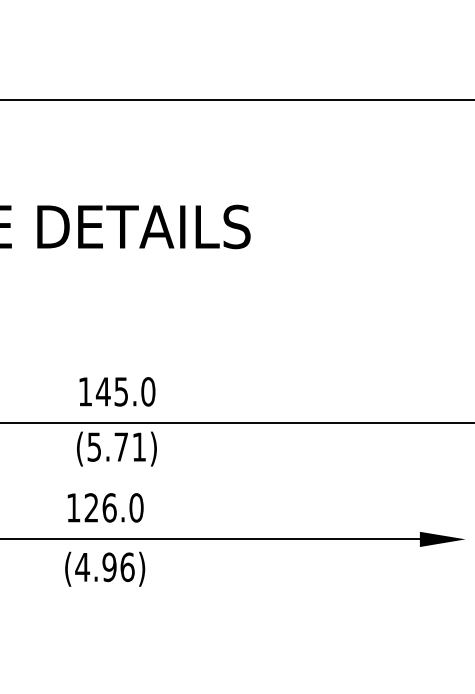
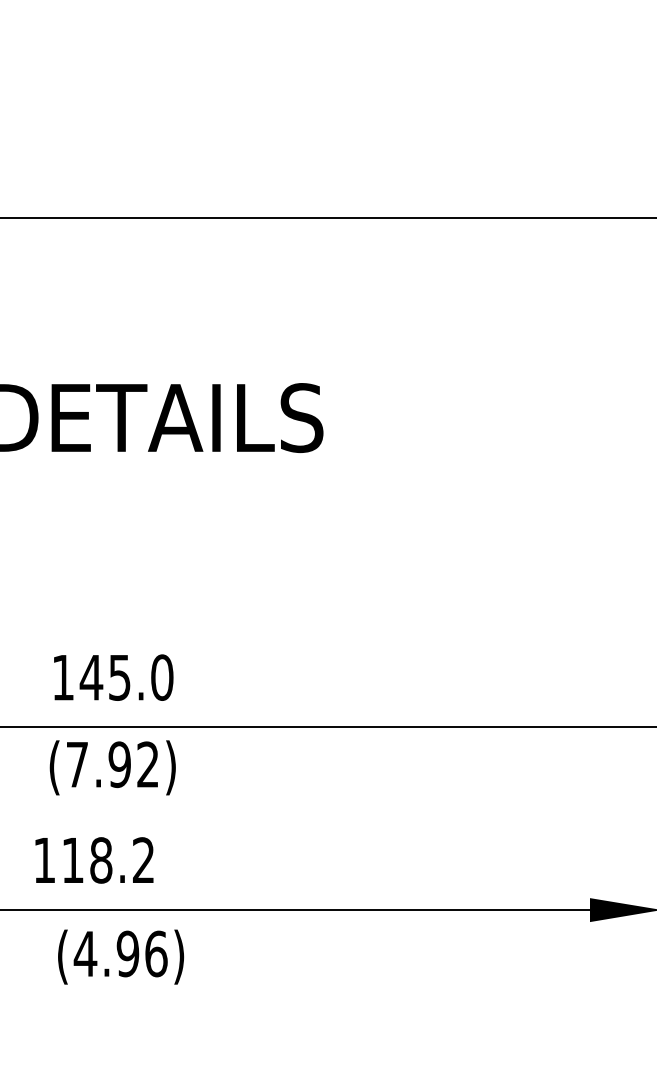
text: (116, 446) -> (112, 763), (5.71) -> (7.92)
text: (113, 507) -> (107, 859), 126.0 -> 118.2
text: (105, 568) -> (121, 955), moved

